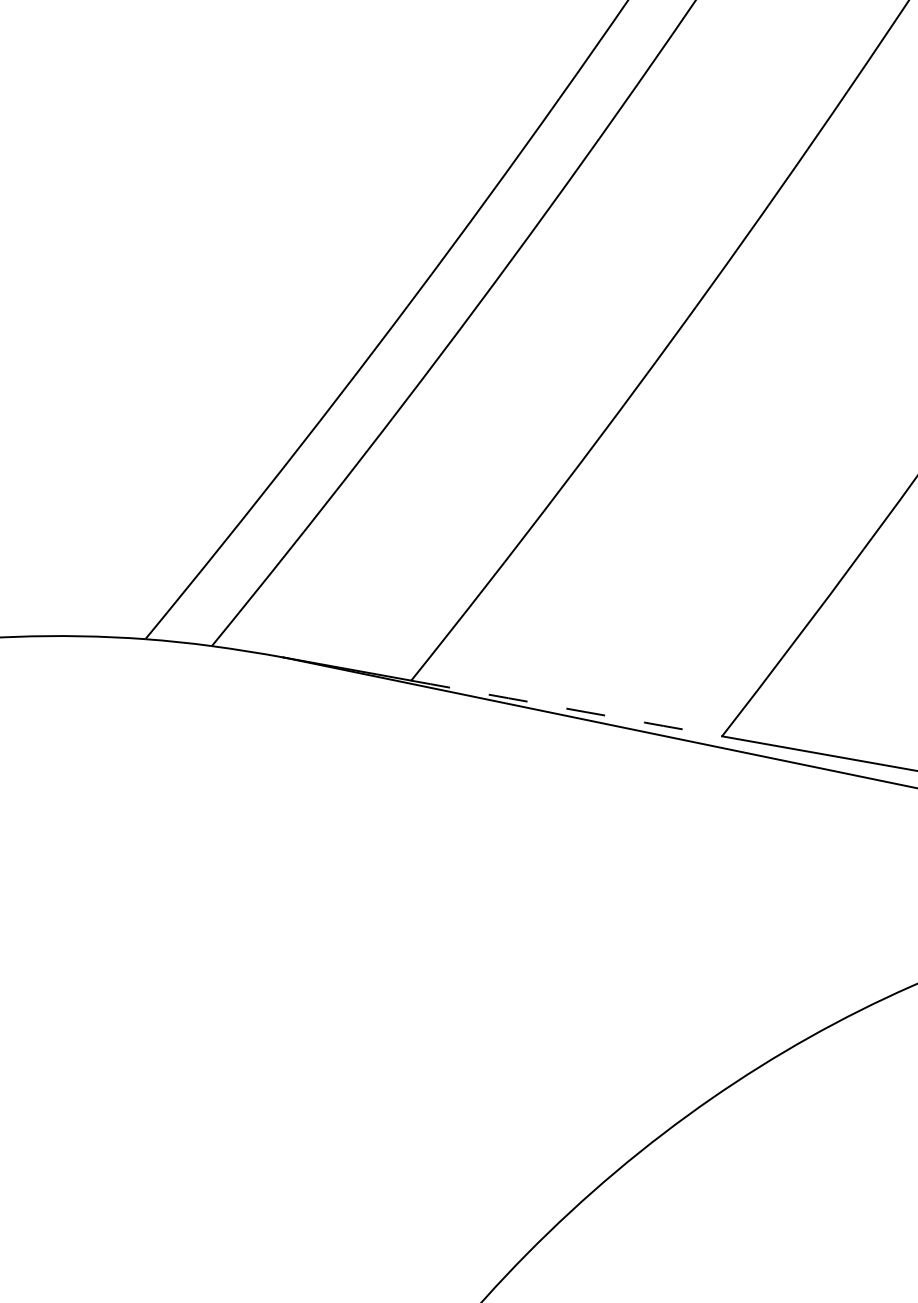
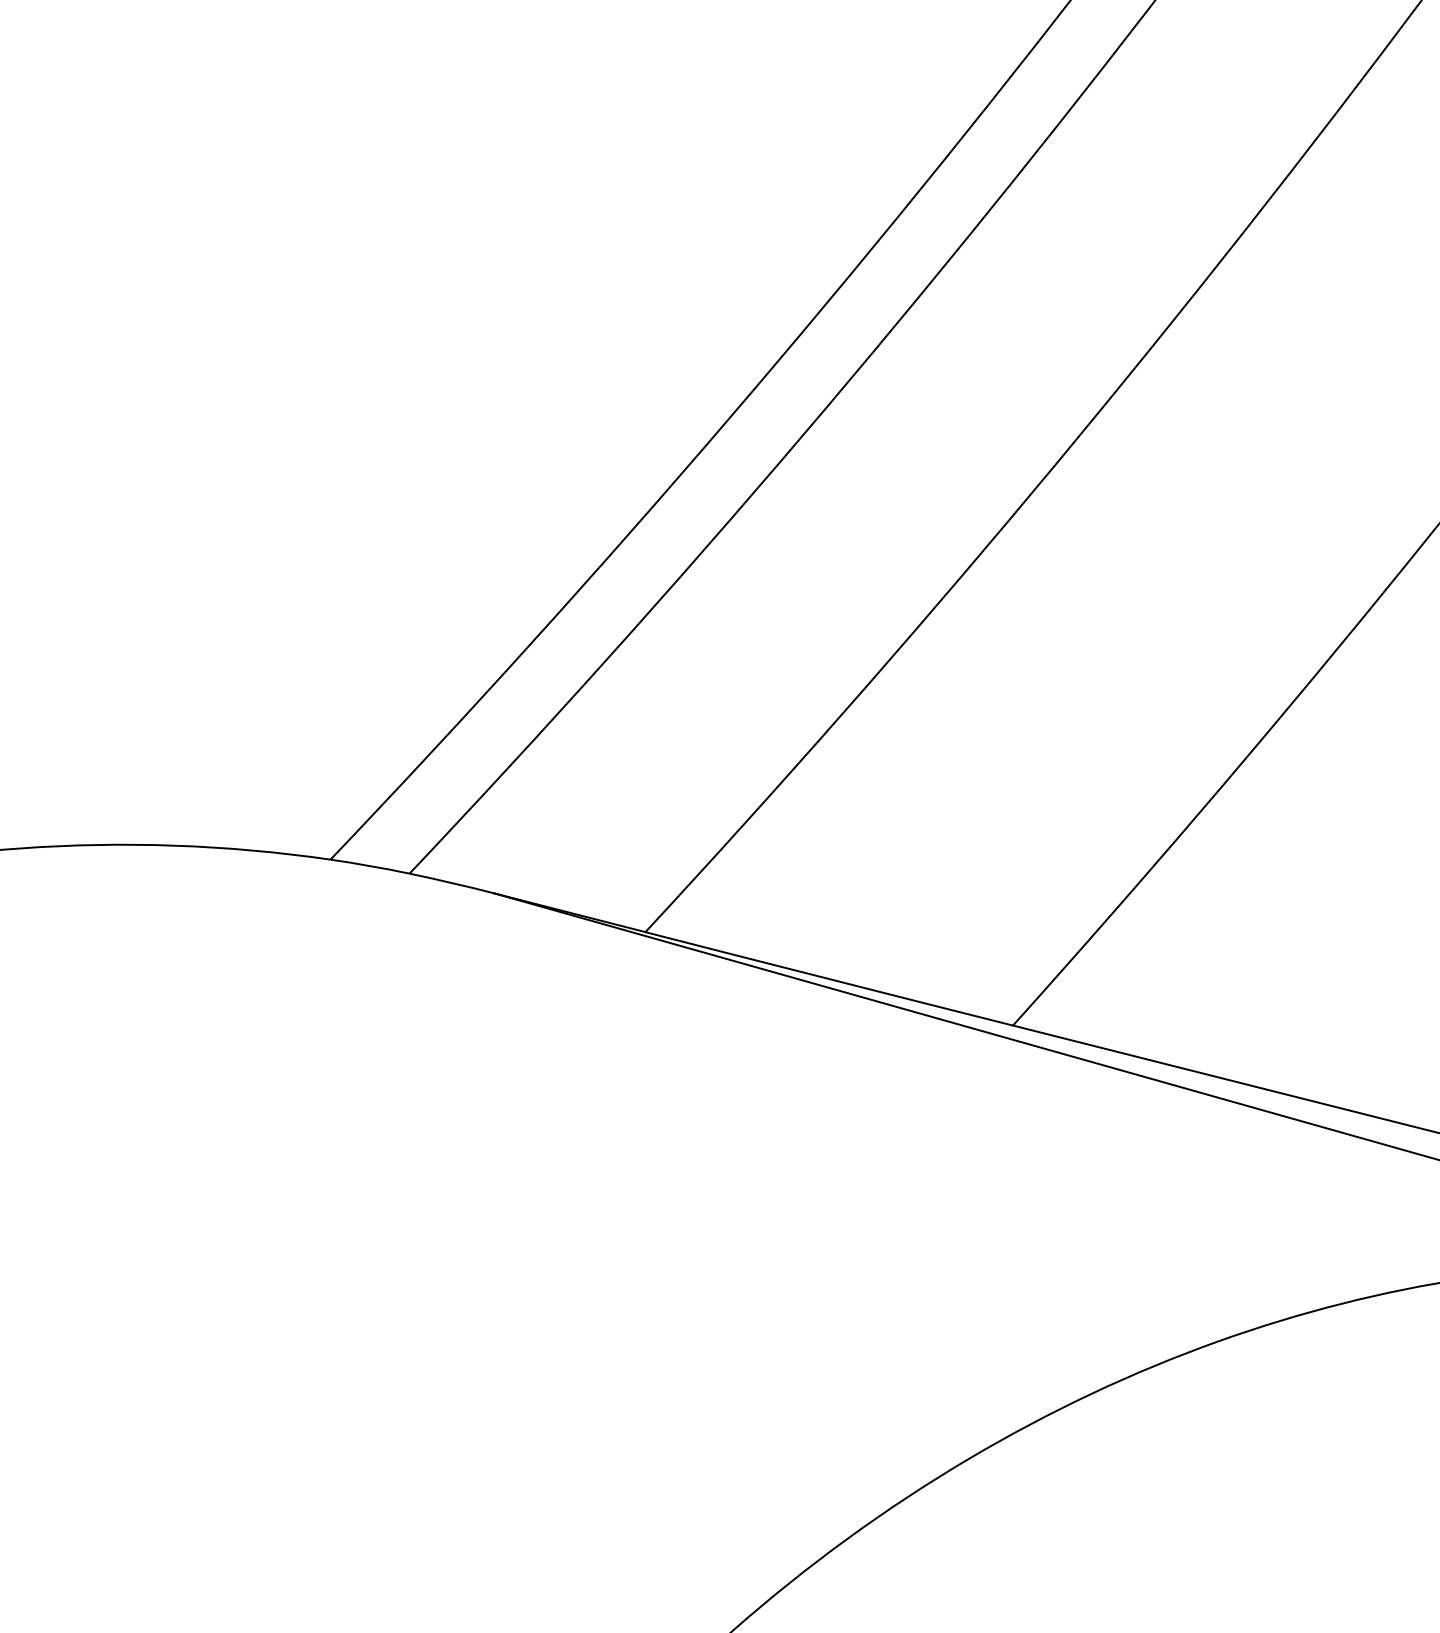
arc: (566, 709) -> (829, 979), dashed -> solid

